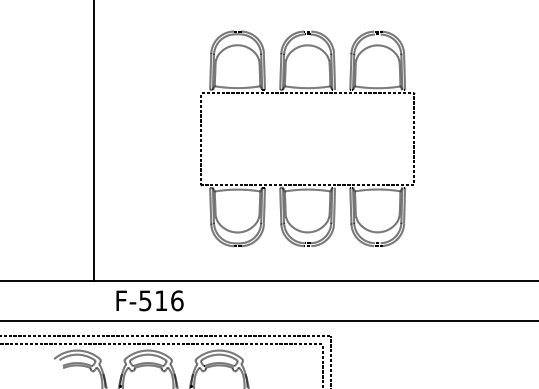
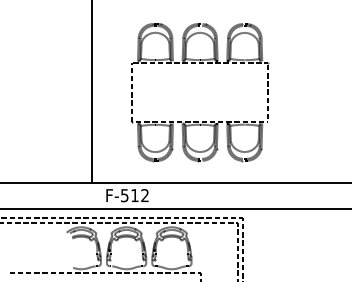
part: (308, 93) -> (200, 63), moved
text: (177, 300) -> (145, 195), F-516 -> F-512

